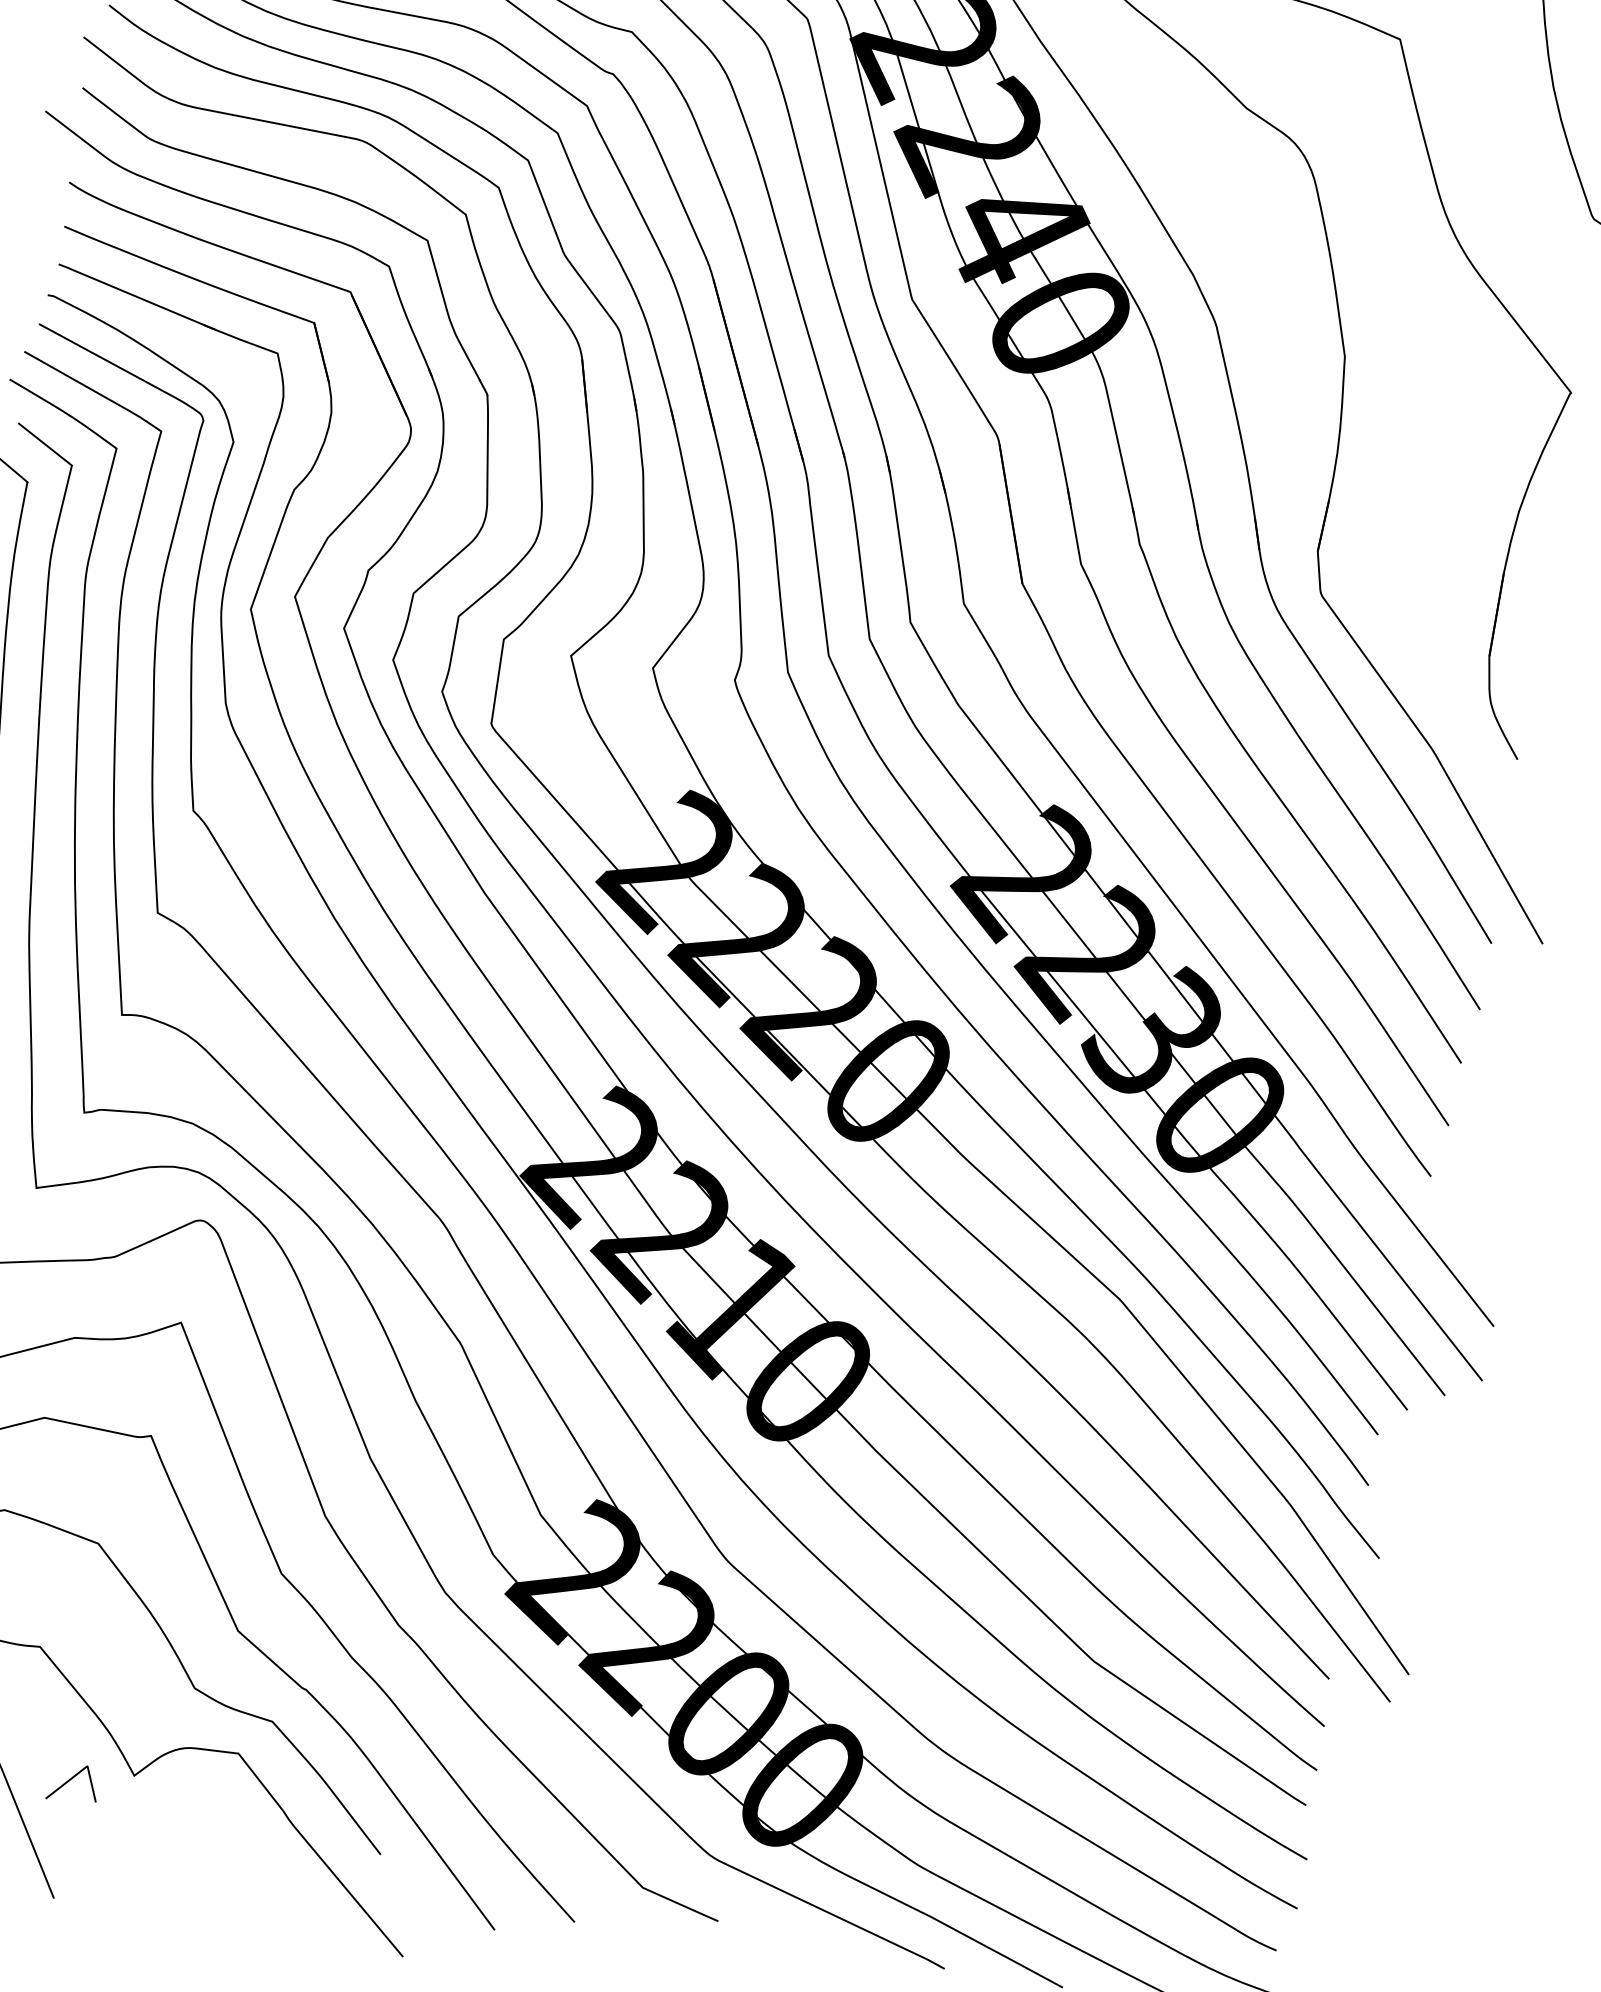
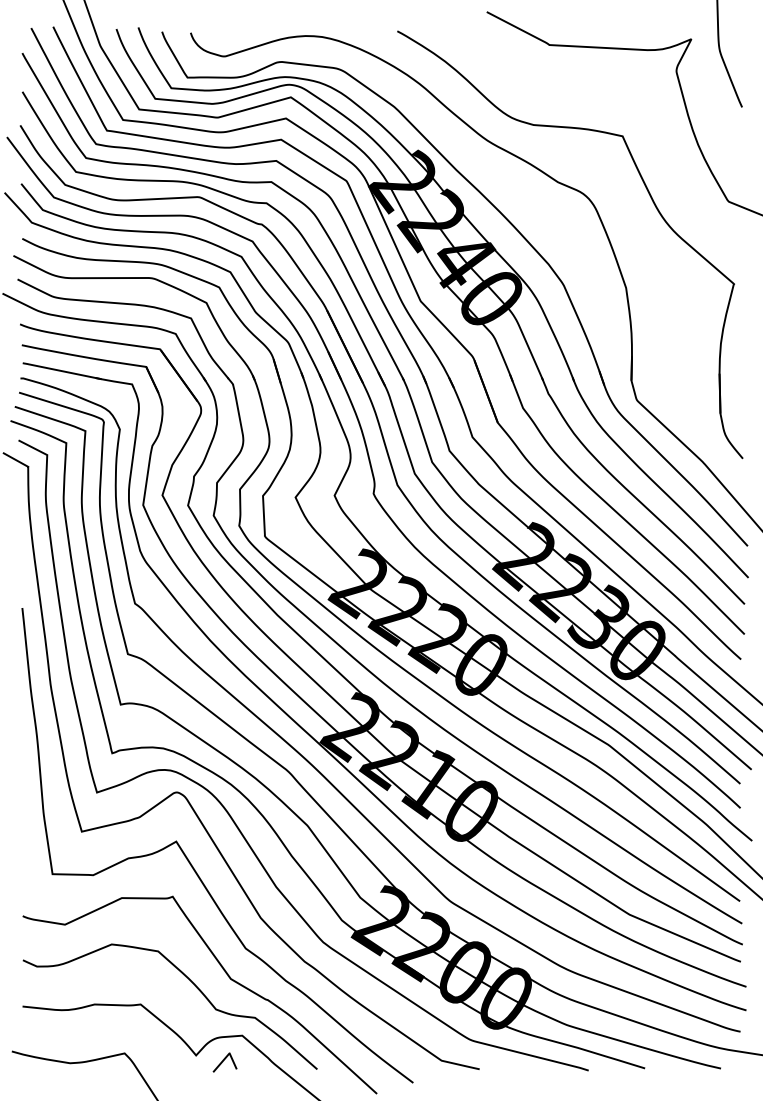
curve: (71, 1780) -> (223, 1061), moved

